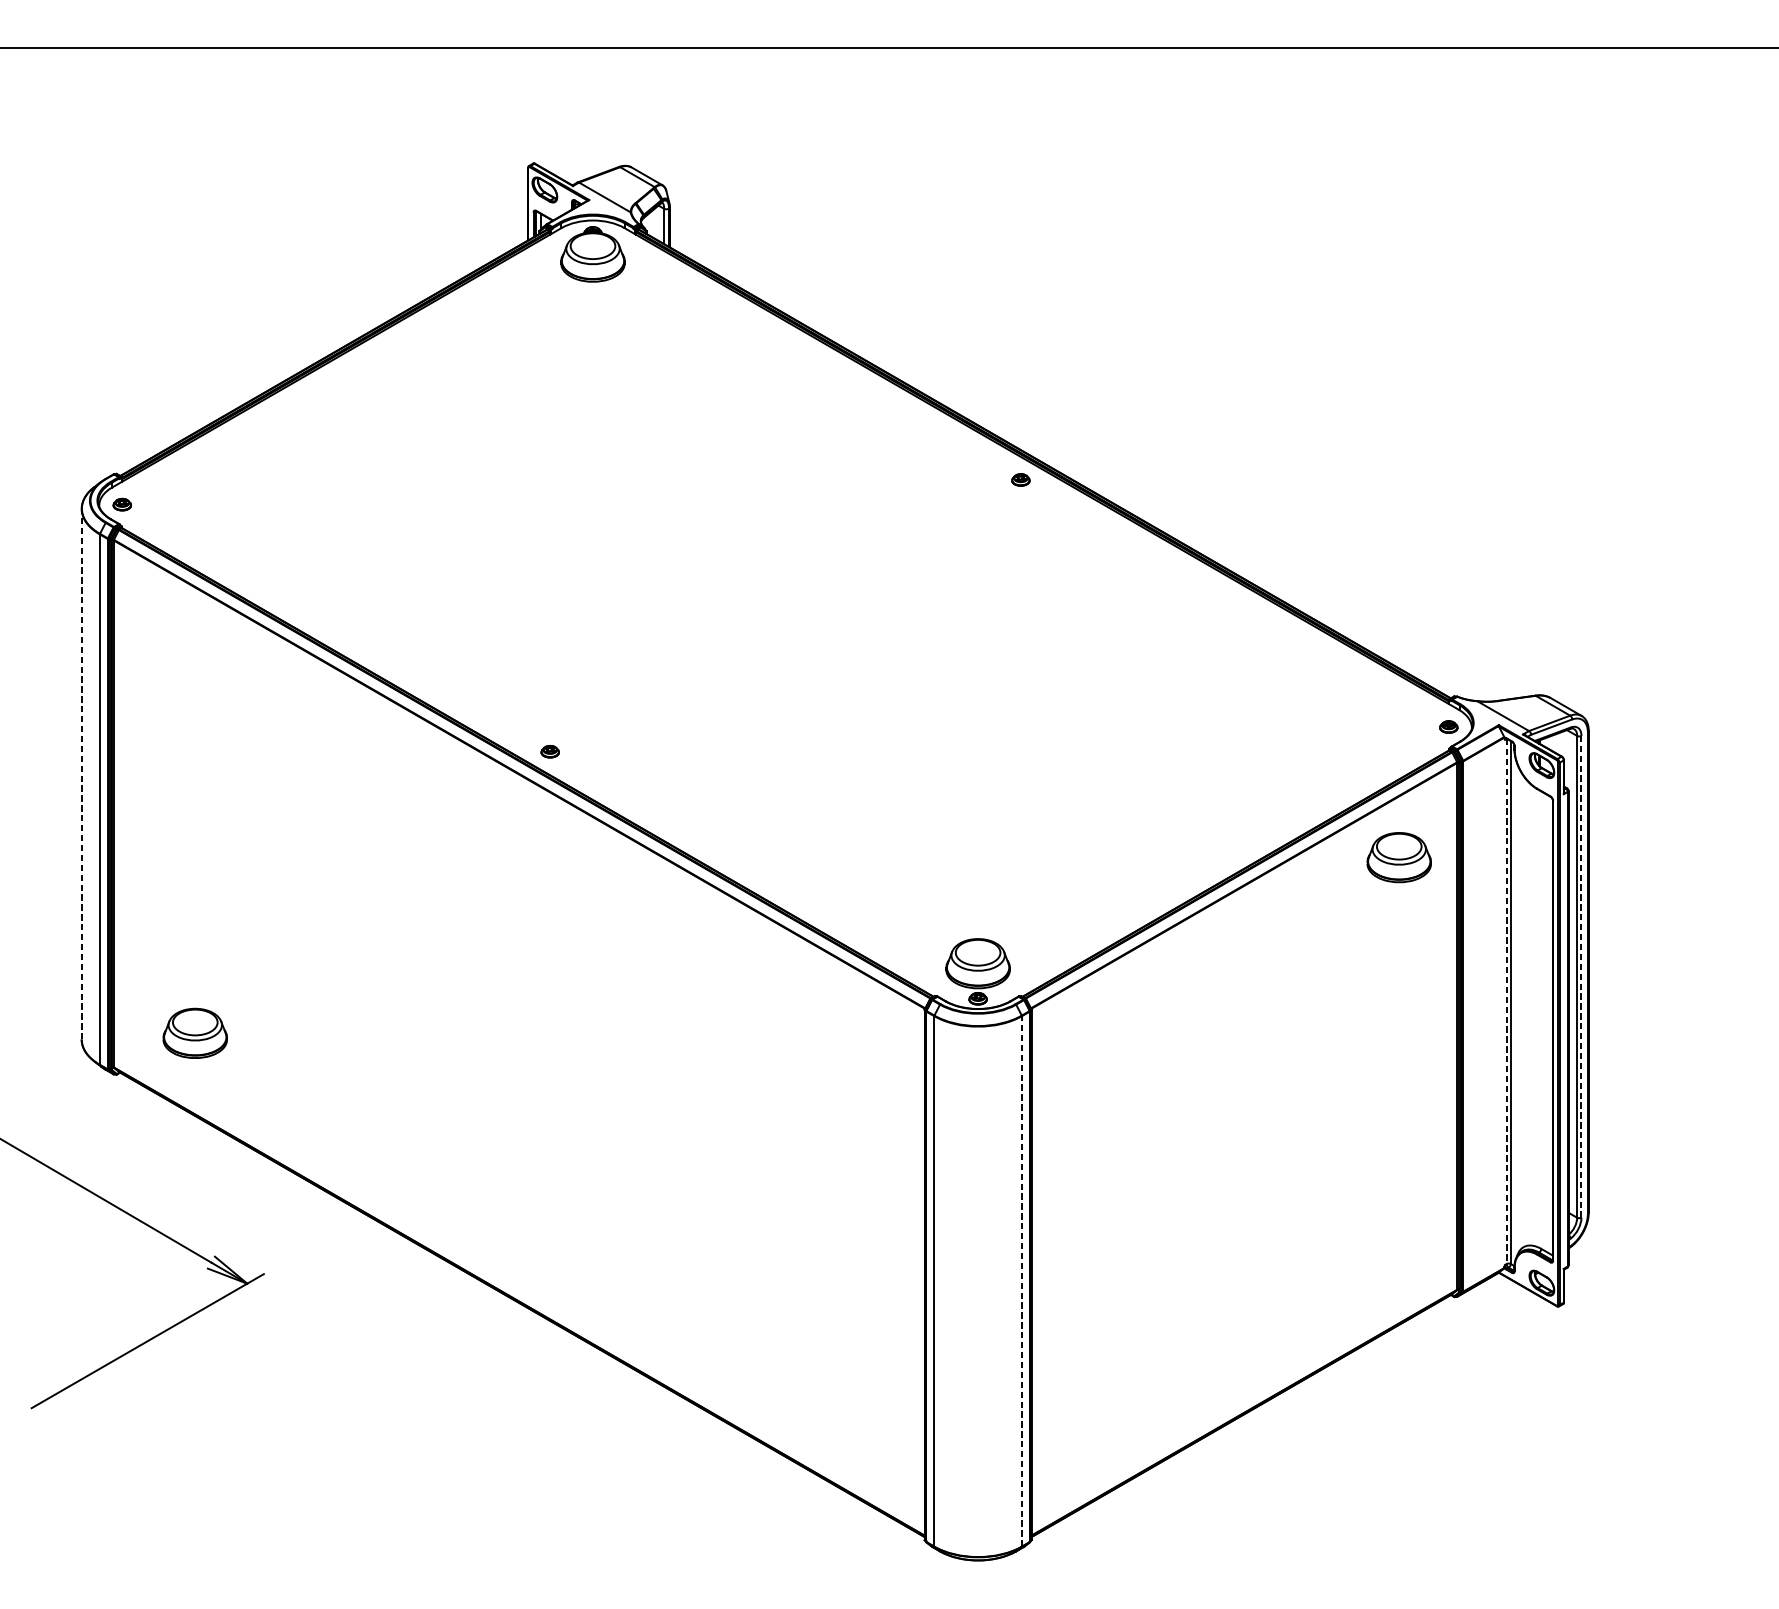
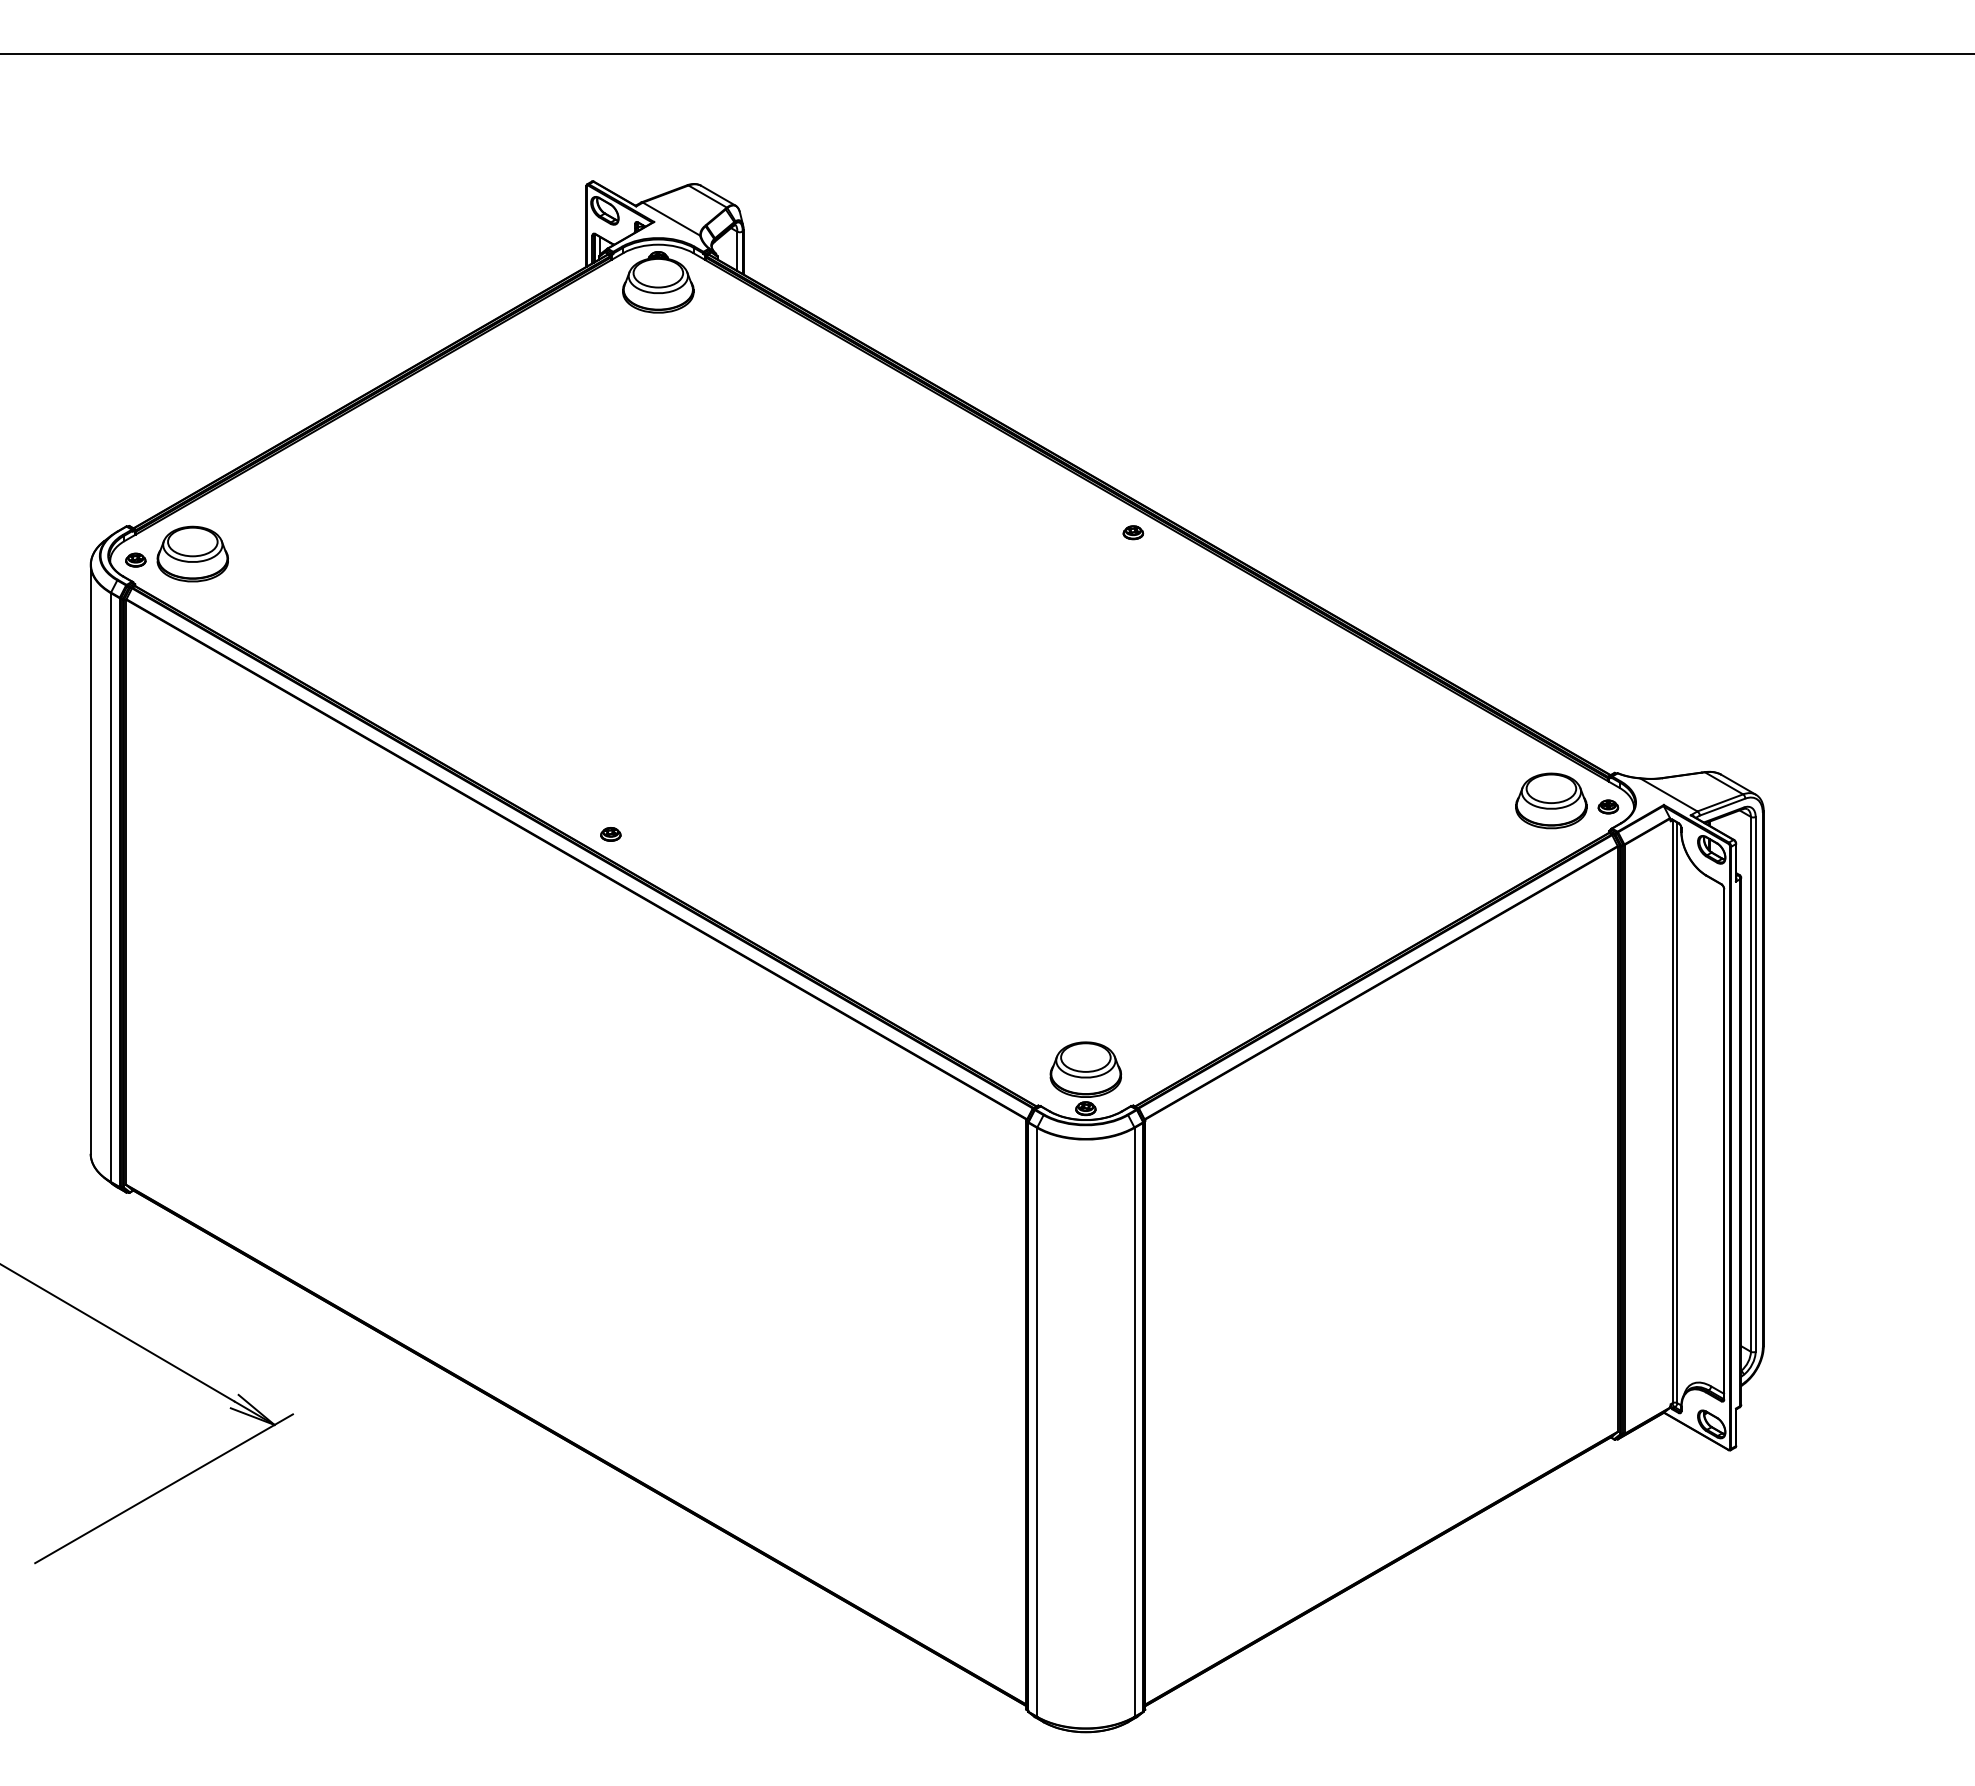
line: (81, 773) -> (90, 858), dashed -> solid
part: (1399, 857) -> (1551, 800), moved
line: (1581, 976) -> (1755, 1083), dashed -> solid
line: (1506, 1002) -> (1672, 1112), dashed -> solid
part: (194, 1032) -> (192, 553), moved
line: (1021, 1280) -> (1134, 1421), dashed -> solid

